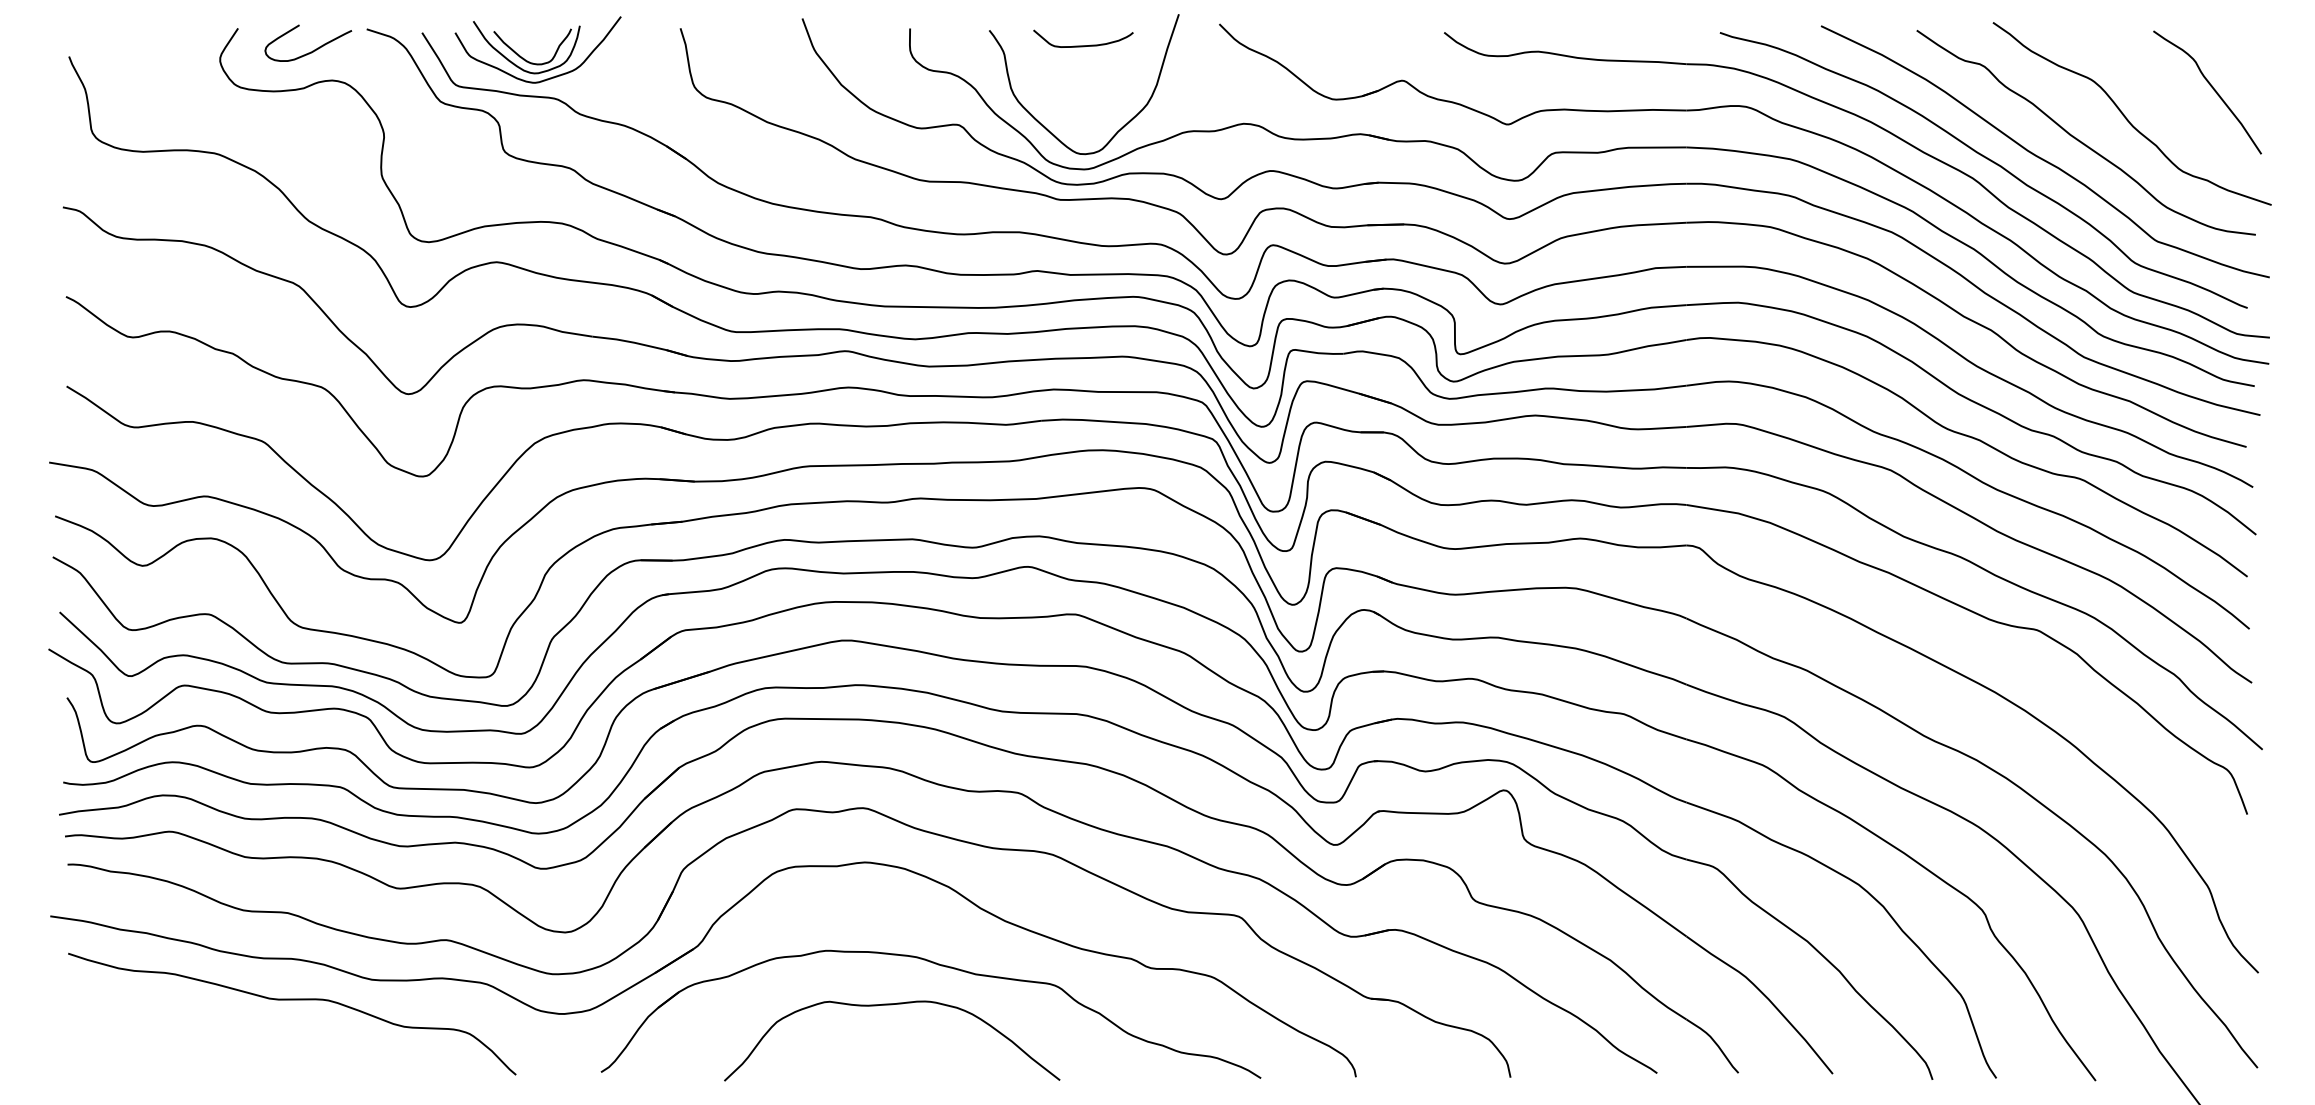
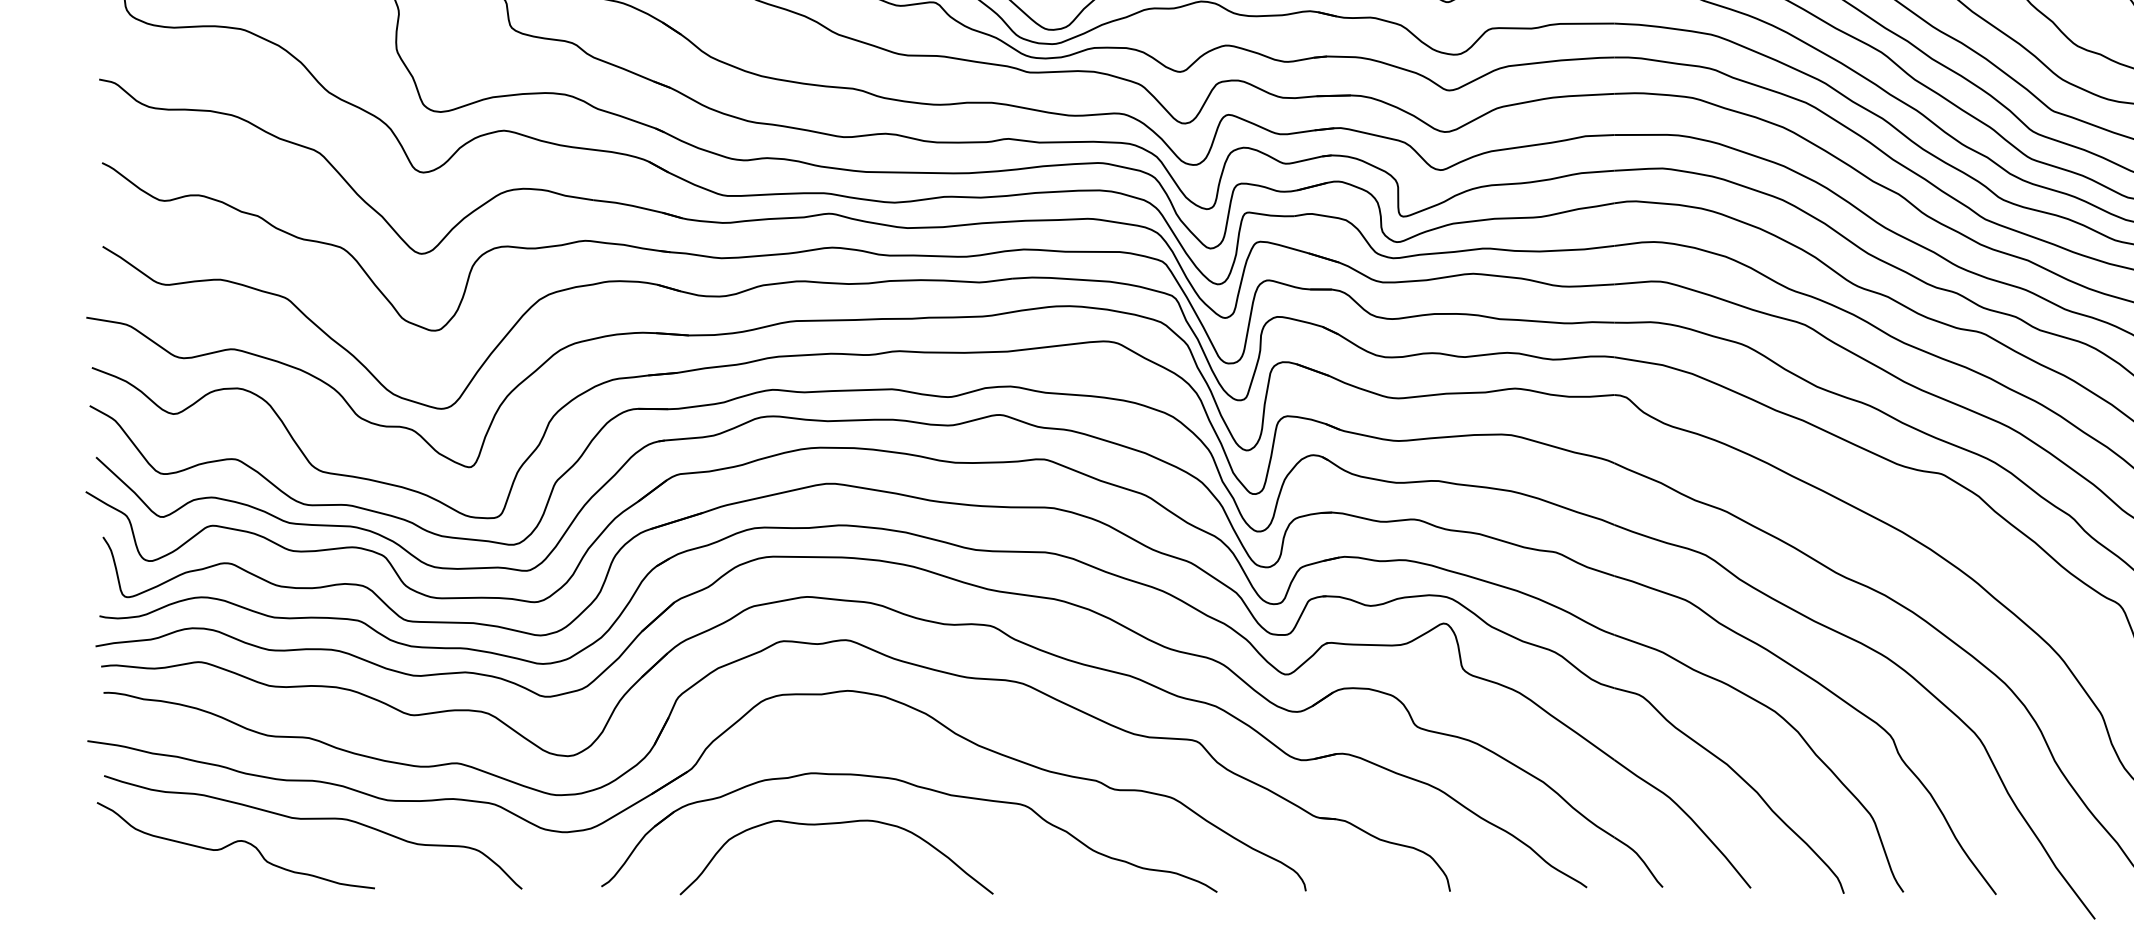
curve: (892, 1005) -> (836, 824), moved
curve: (209, 1025) -> (235, 843), added

